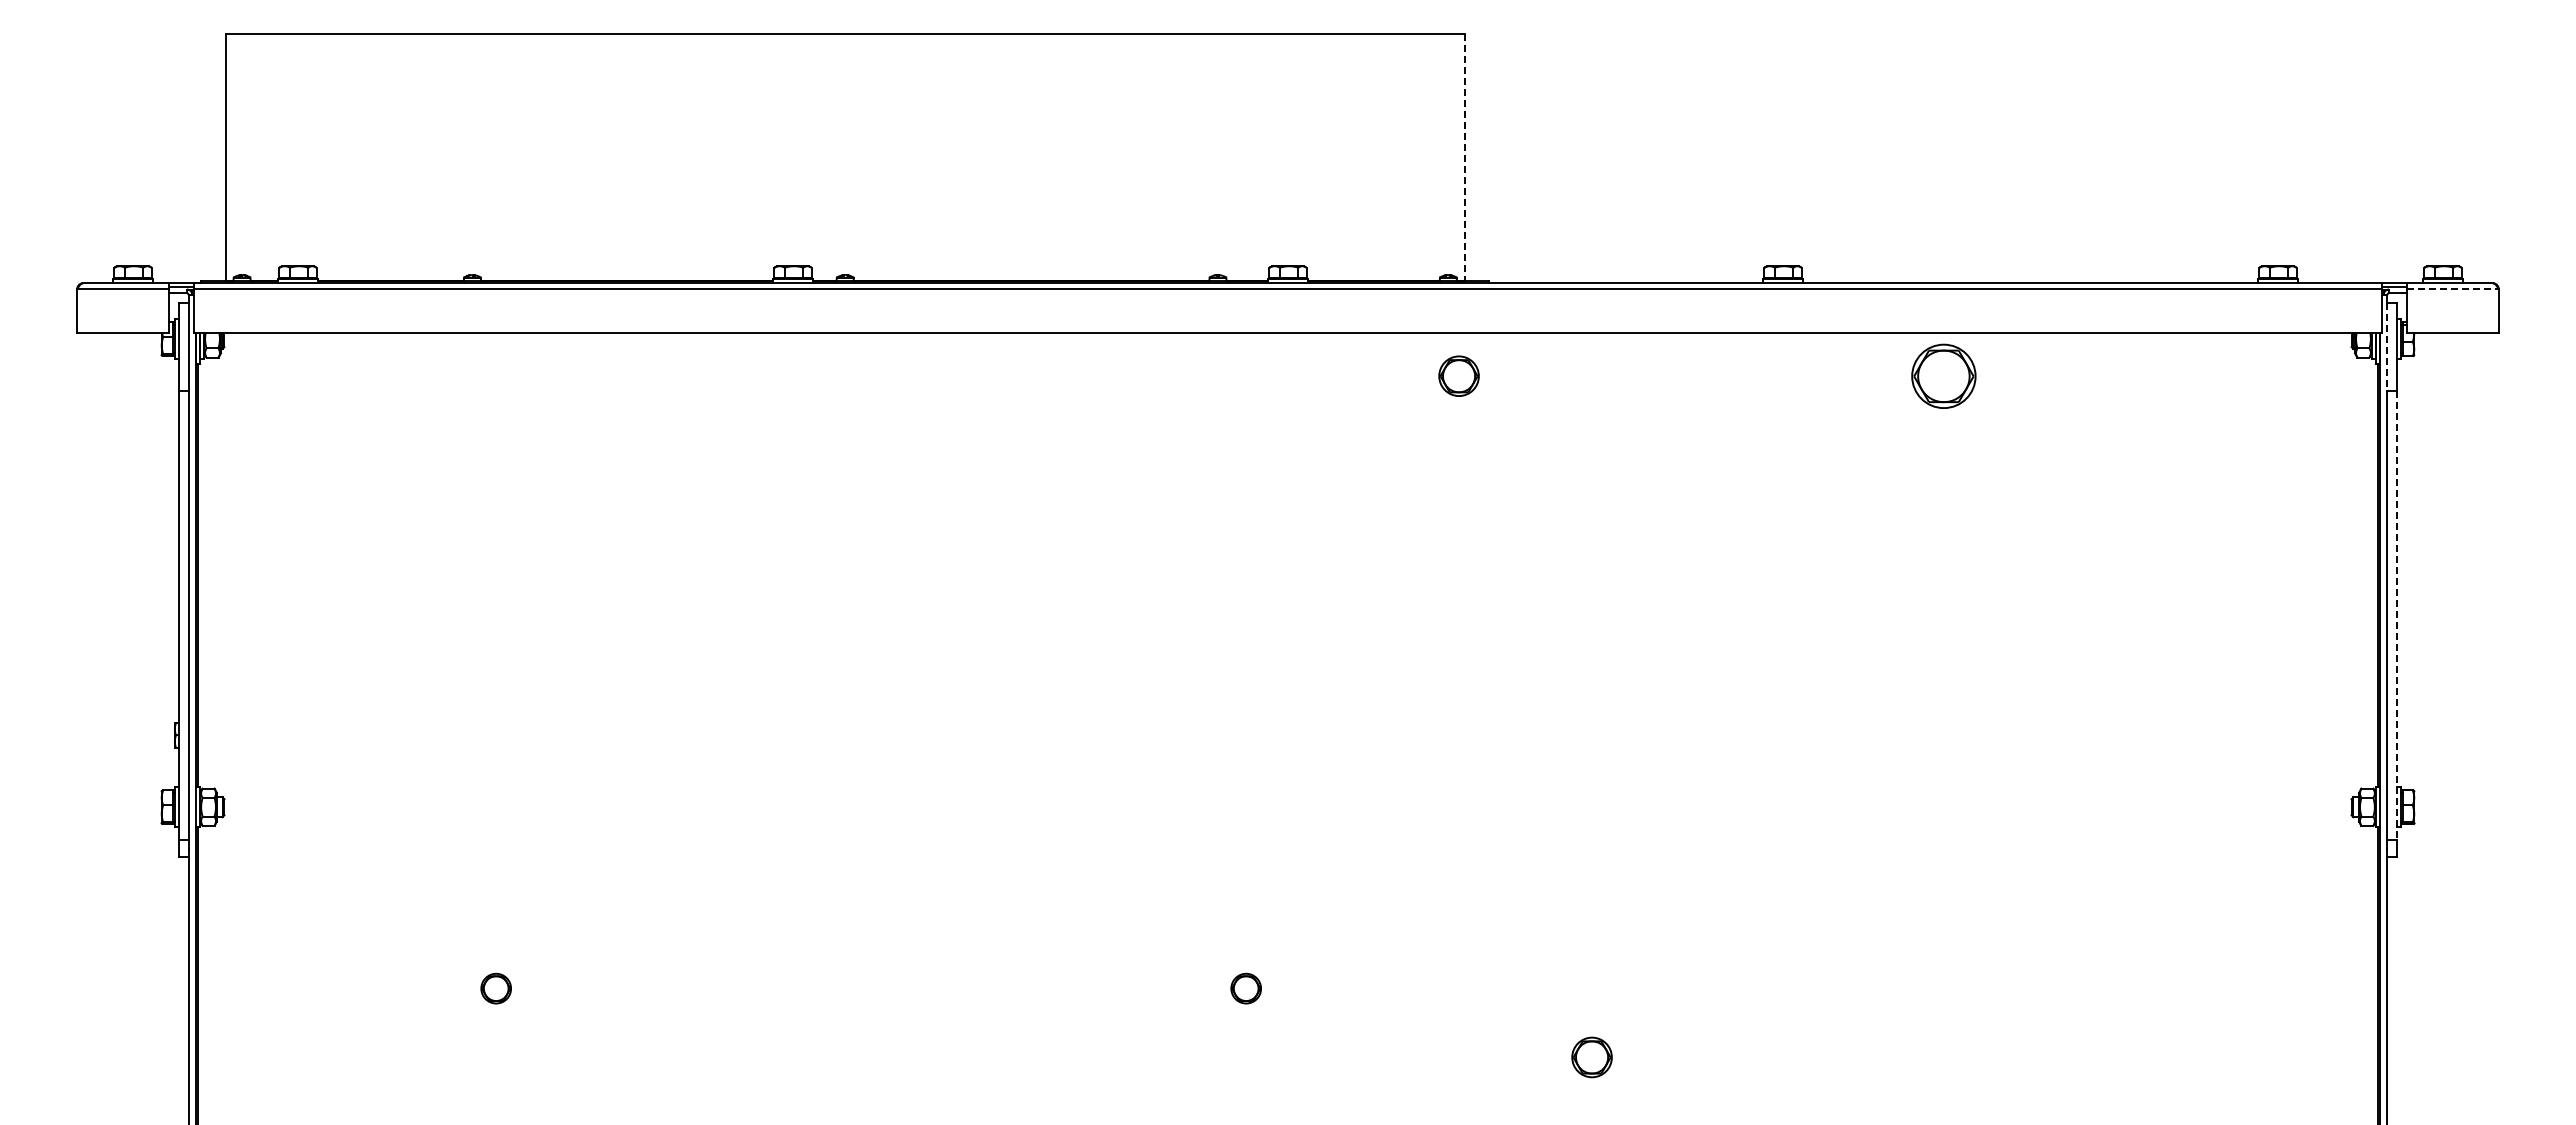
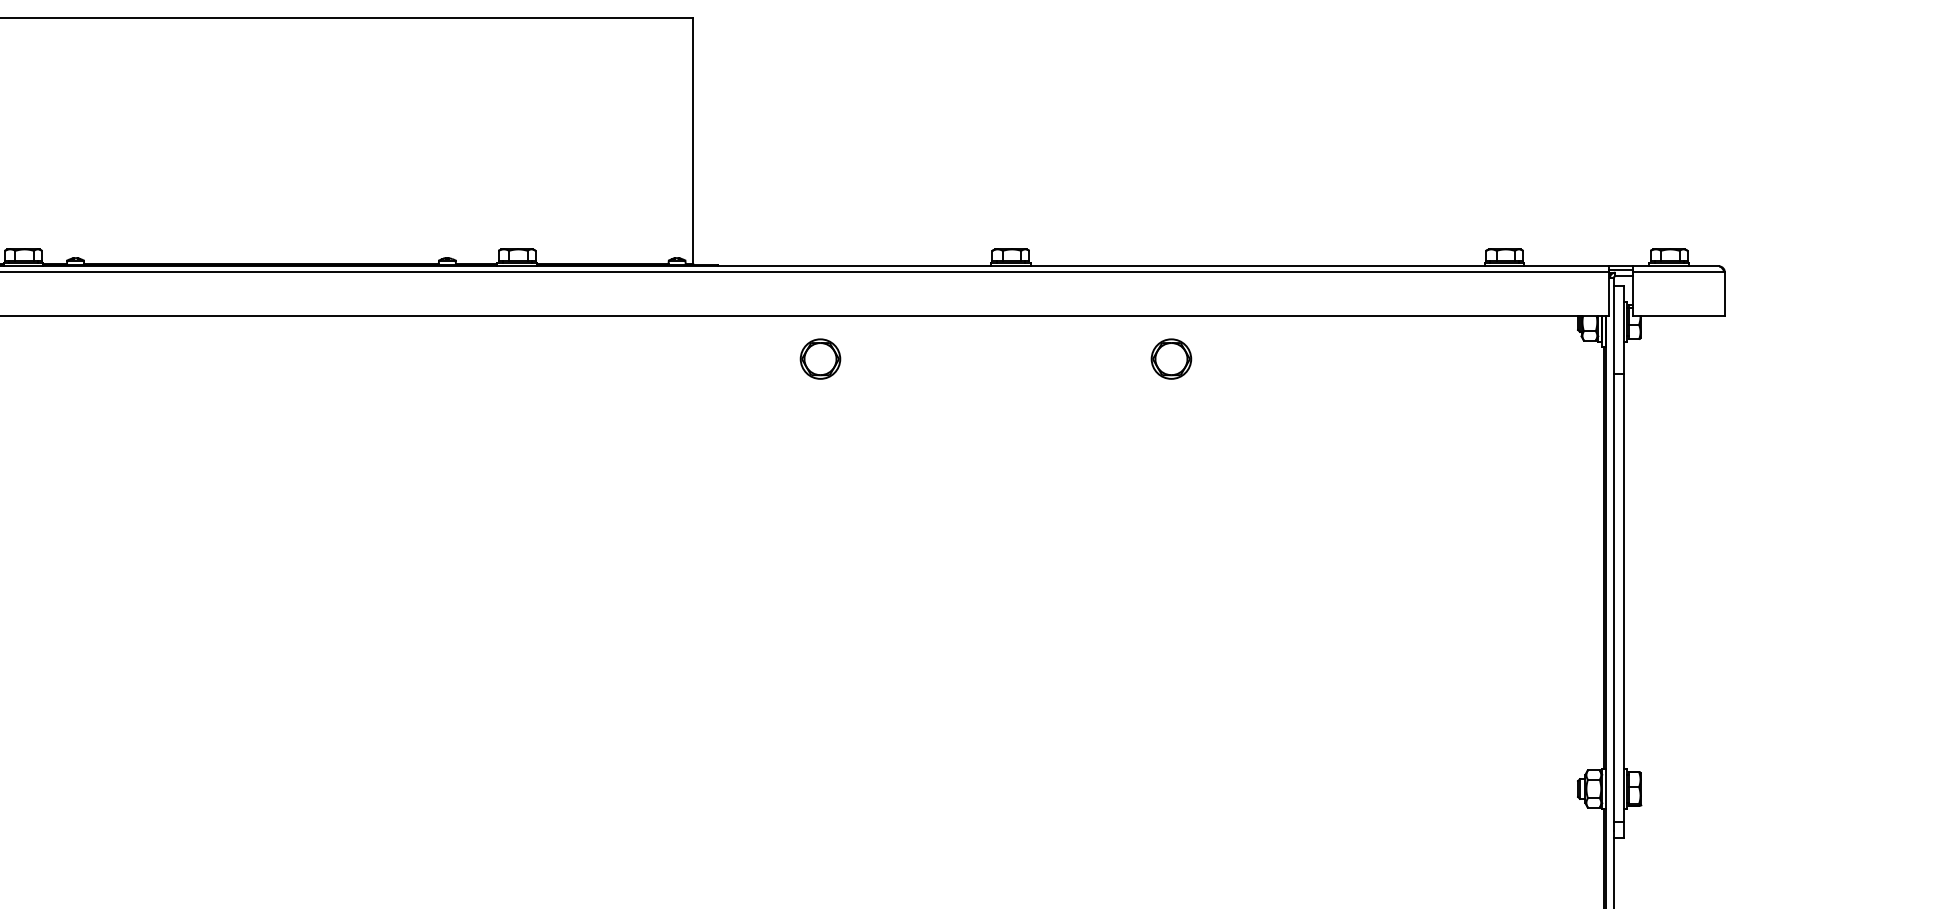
line: (1464, 157) -> (693, 140), dashed -> solid
line: (2452, 288) -> (1678, 271), dashed -> solid
line: (2387, 347) -> (1613, 330), dashed -> solid
part: (1458, 375) -> (819, 358), moved
part: (1943, 375) -> (1171, 358), size x0.62
line: (2397, 616) -> (1623, 598), dashed -> solid

